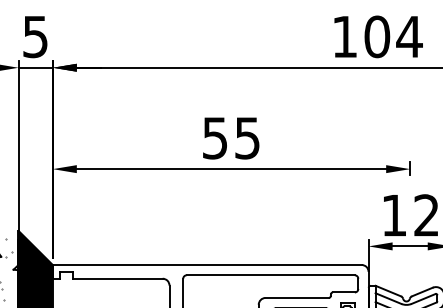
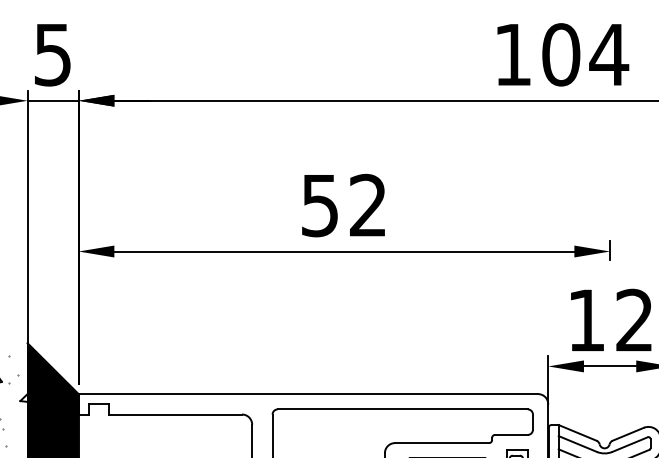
text: (247, 138) -> (368, 205), 55 -> 52

